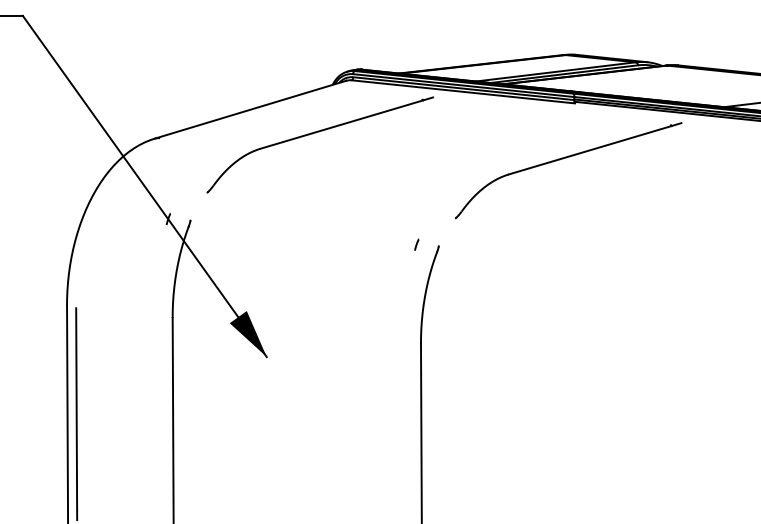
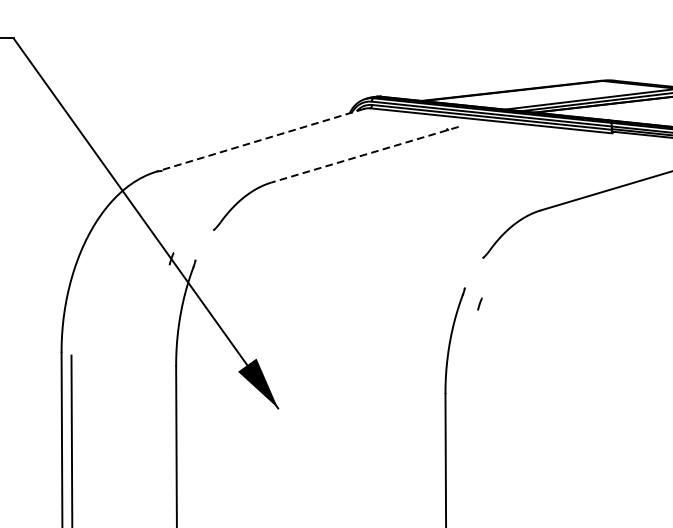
line: (249, 109) -> (259, 139), solid -> dashed
line: (346, 123) -> (364, 155), solid -> dashed
curve: (416, 244) -> (479, 303), moved

